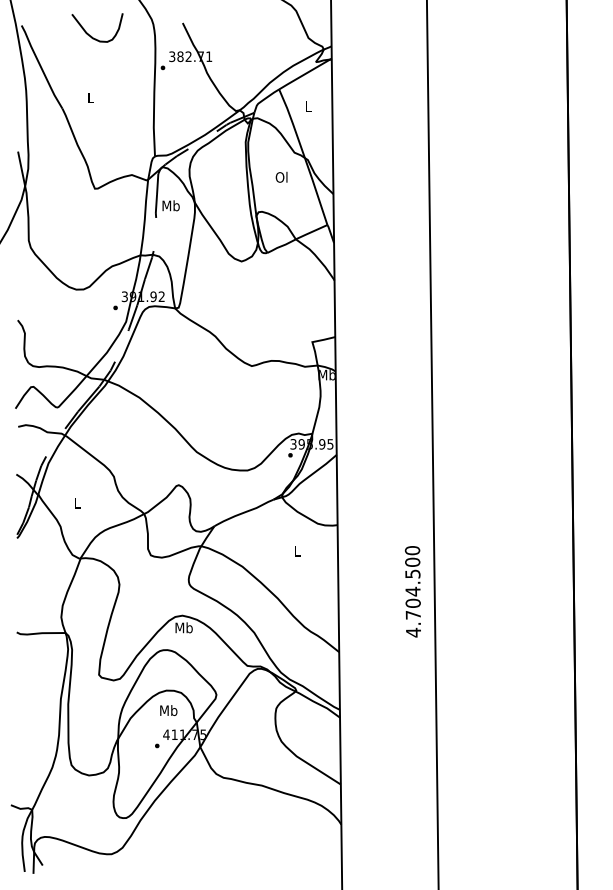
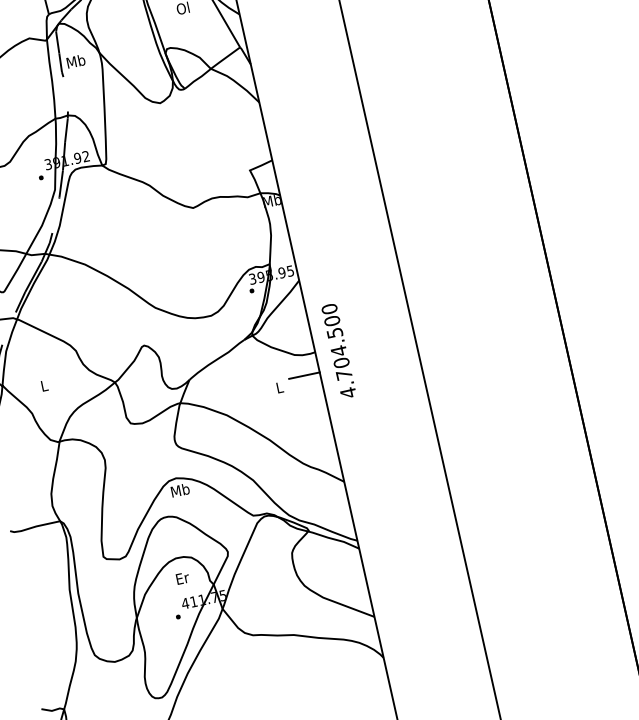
line: (322, 544) -> (303, 375), added
text: (412, 591) -> (338, 350), moved
text: (168, 710) -> (182, 578), Mb -> Er

